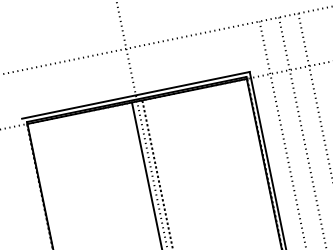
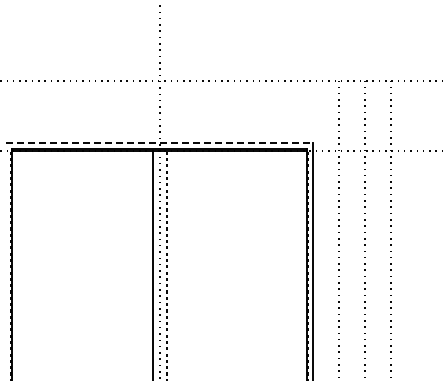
line: (136, 95) -> (160, 143), solid -> dashed

